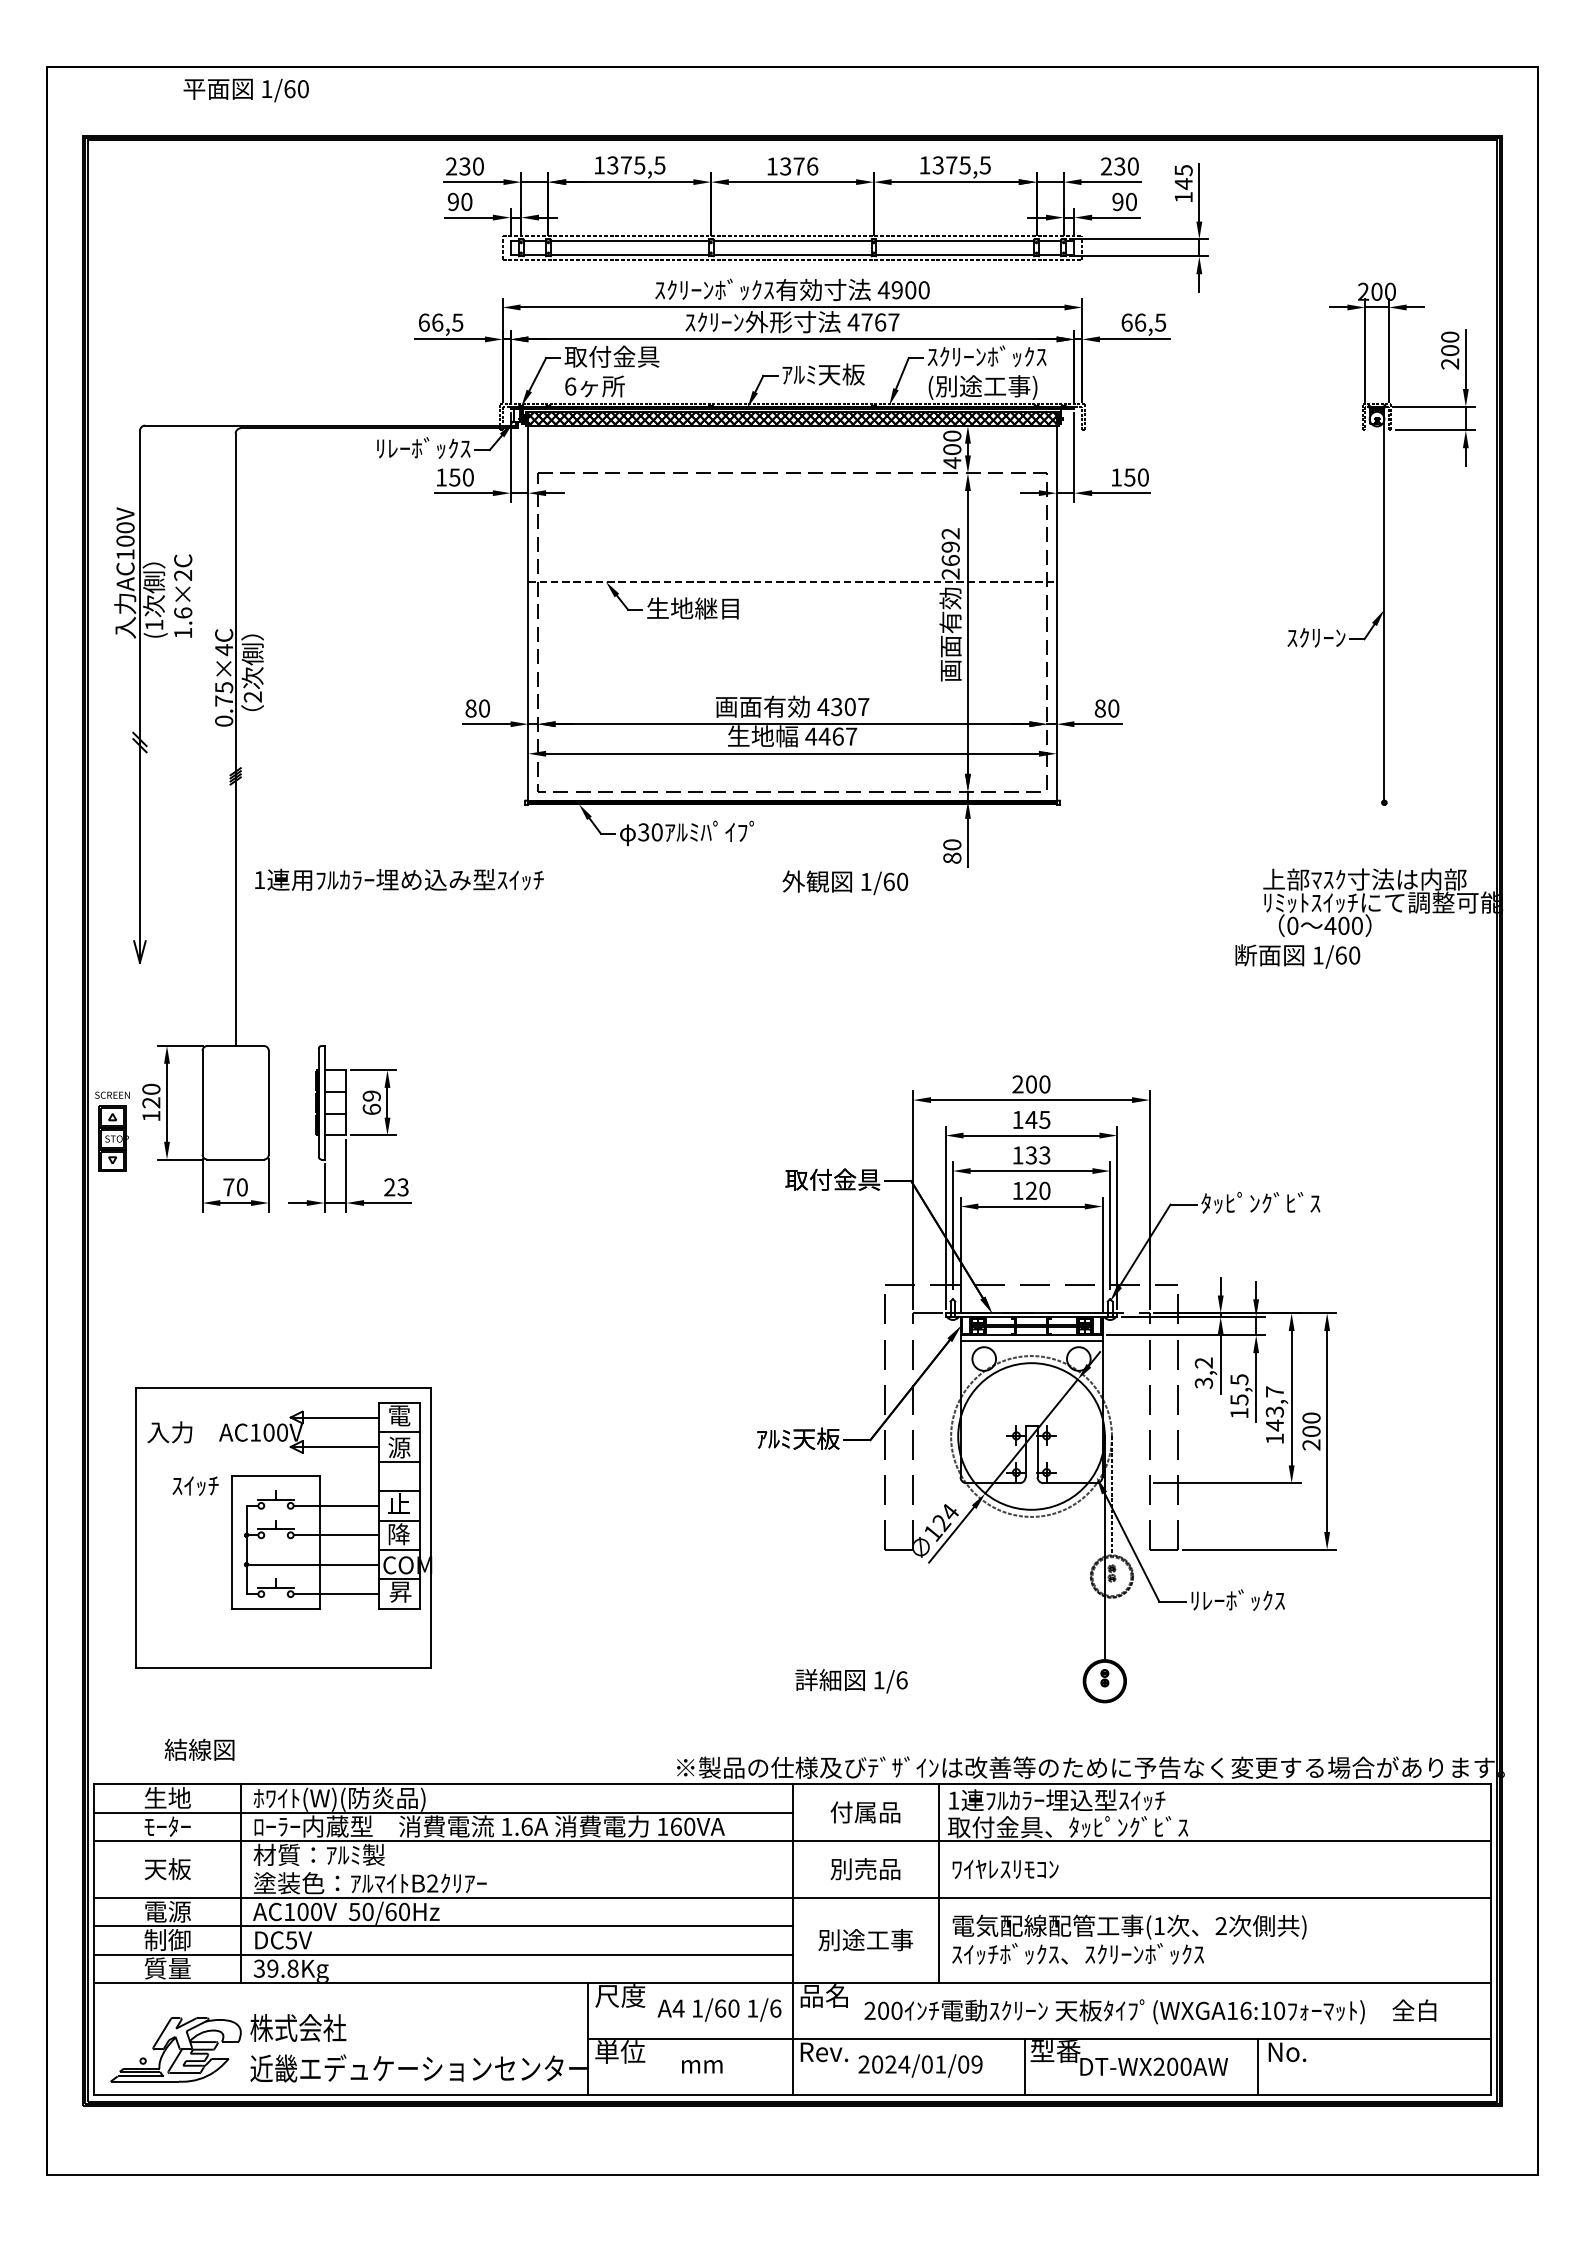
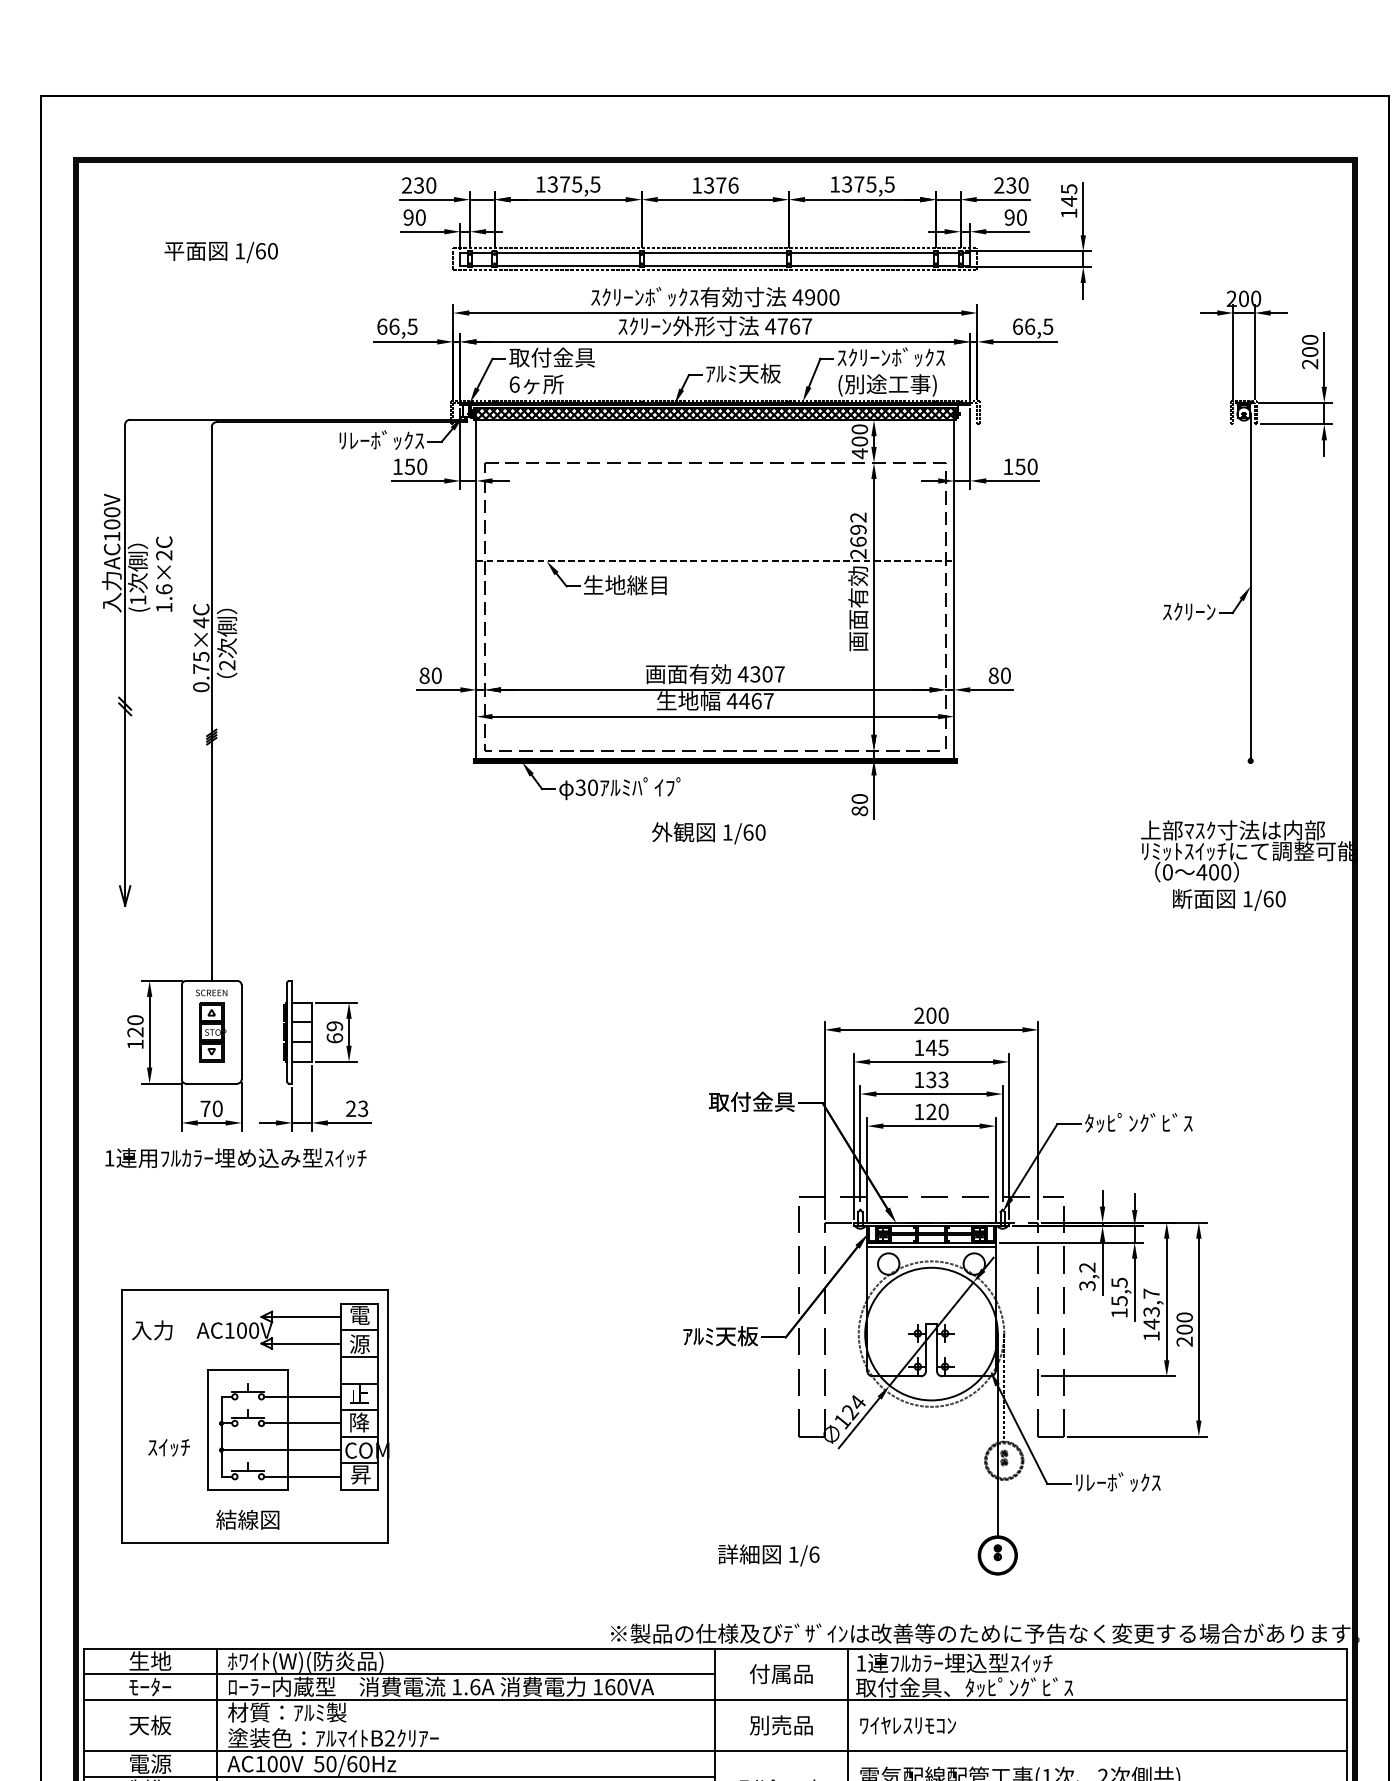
text: (245, 90) -> (220, 252), moved
text: (399, 879) -> (235, 1157), moved
text: (845, 882) -> (709, 833), moved
text: (1297, 956) -> (1229, 900), moved
part: (112, 1131) -> (211, 1025), moved
text: (195, 1485) -> (169, 1447), moved
text: (199, 1749) -> (247, 1519), moved

